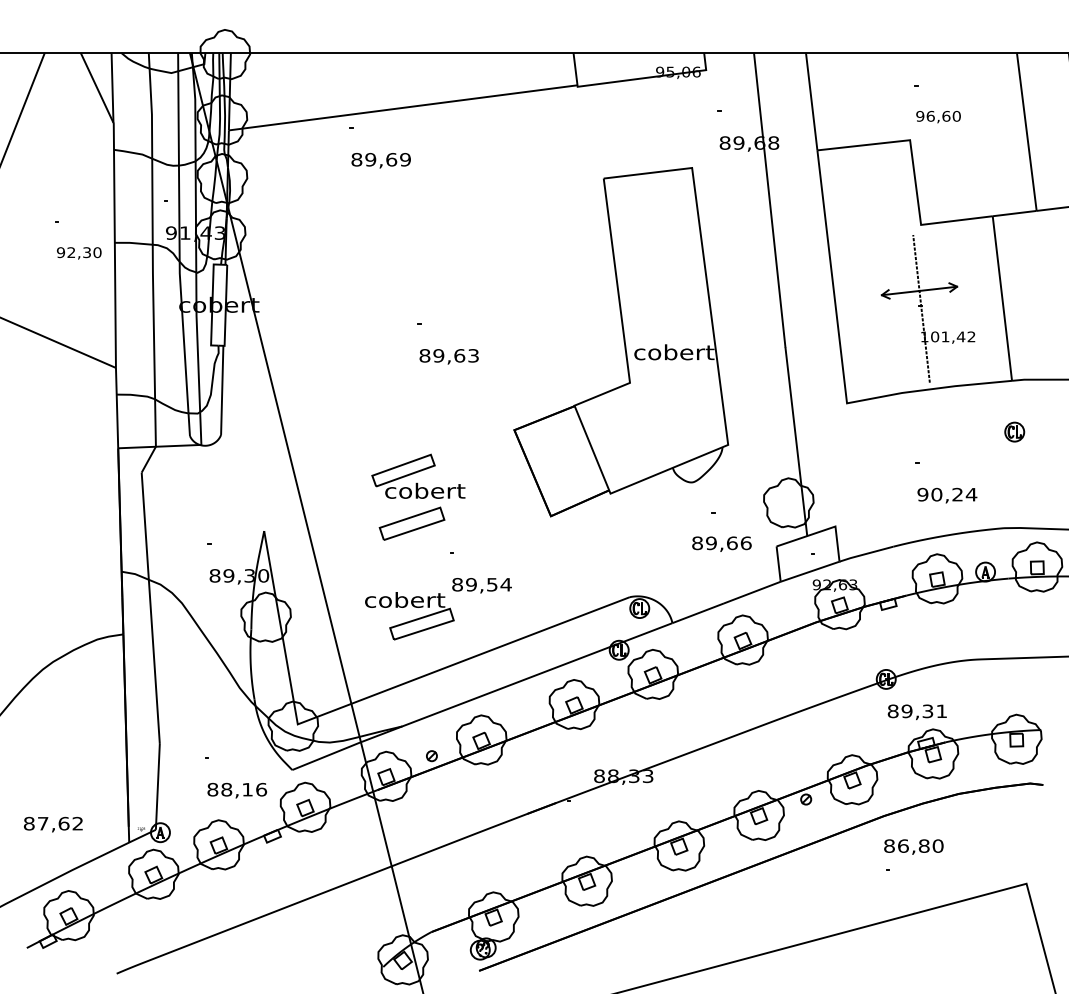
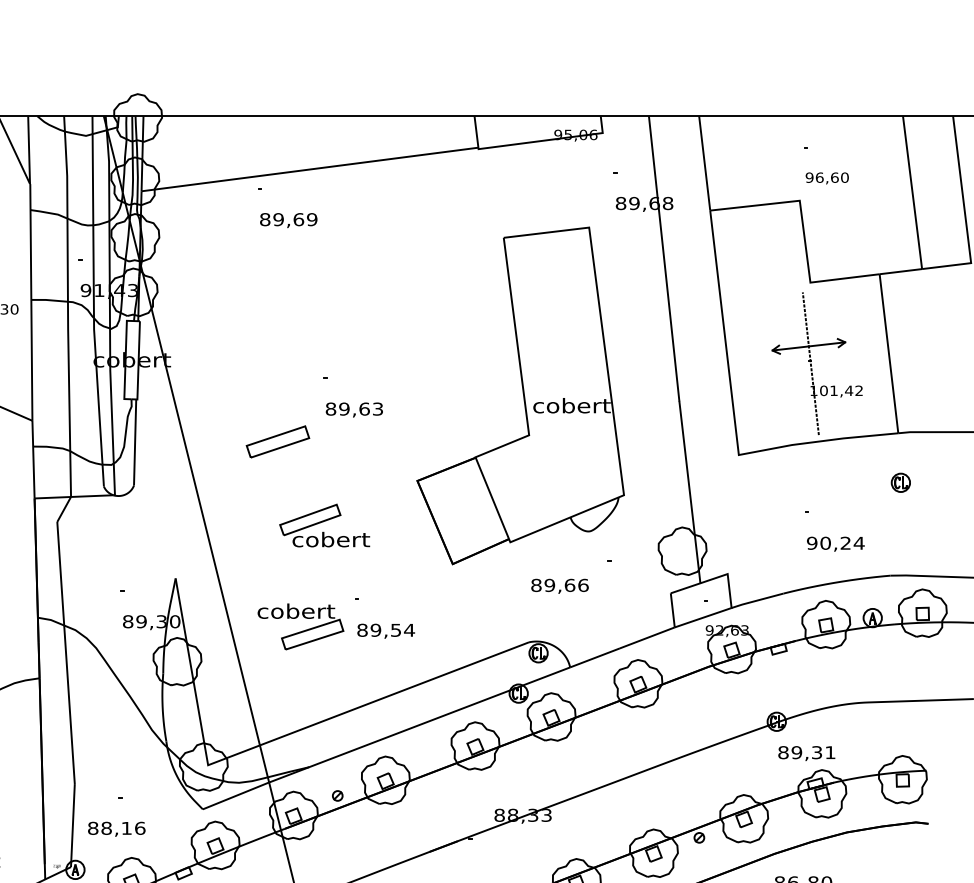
part: (411, 523) -> (277, 441), moved
text: (721, 543) -> (559, 585), moved
part: (409, 616) -> (300, 627), moved
text: (237, 790) -> (117, 829), moved

